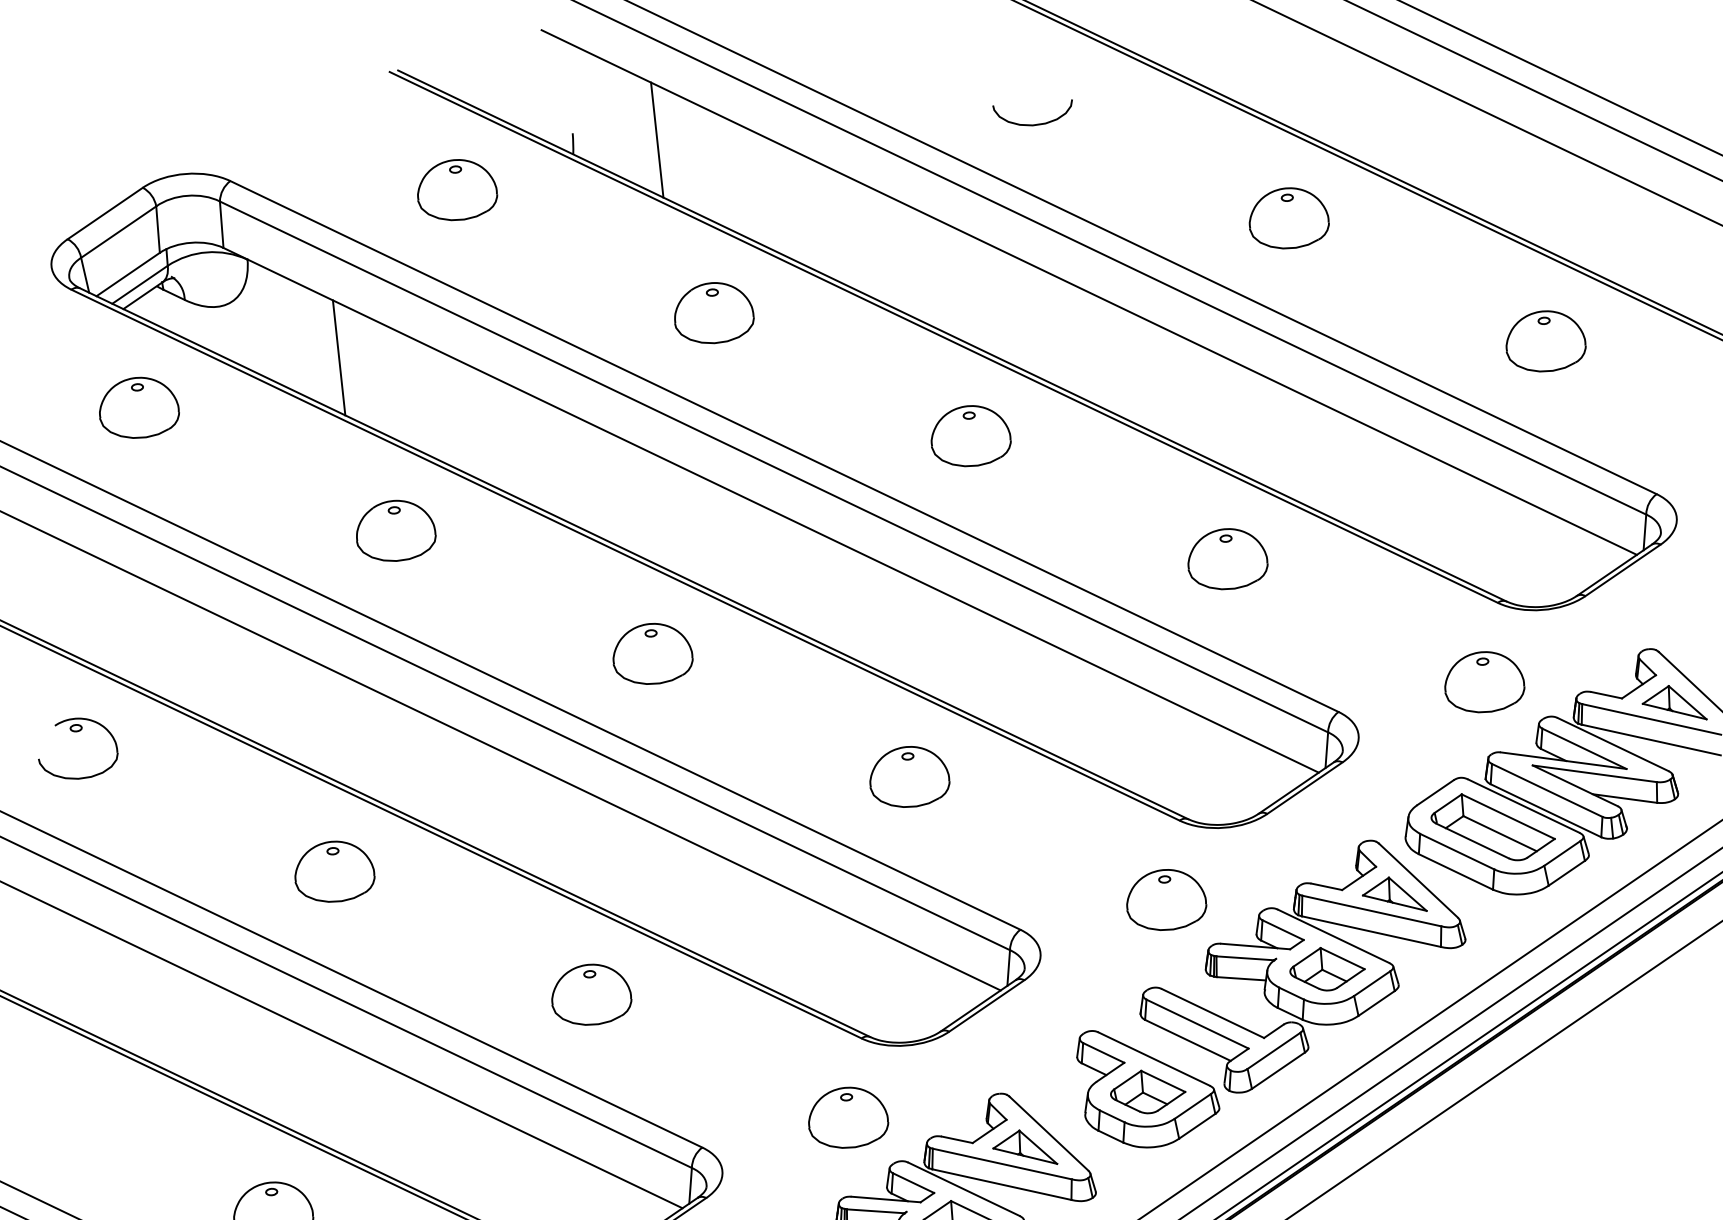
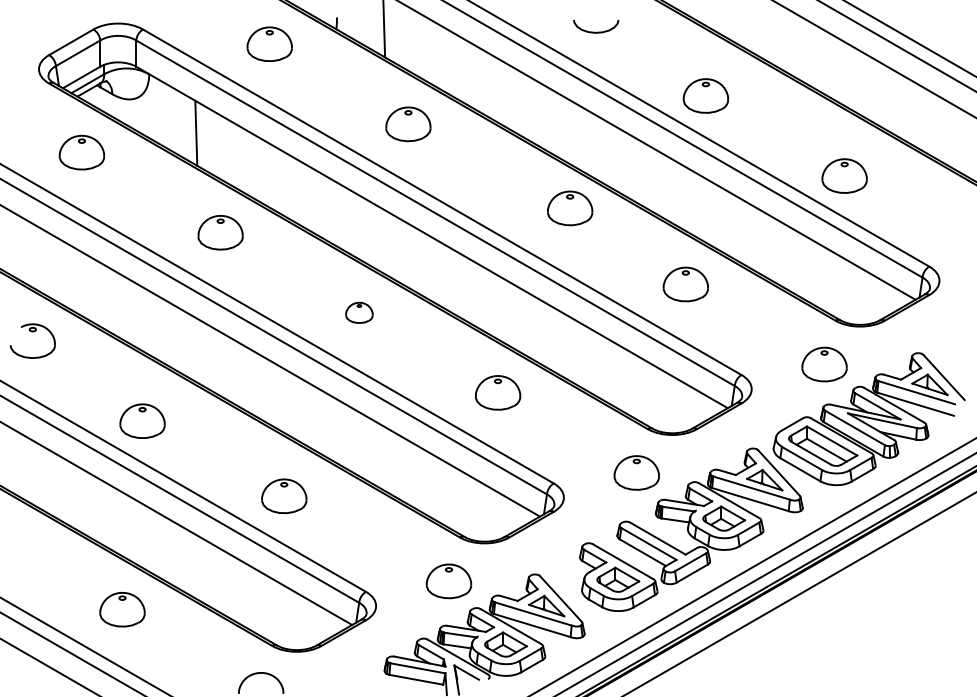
part: (1288, 217) -> (705, 95), moved
part: (1545, 340) -> (844, 175), moved
part: (971, 436) -> (570, 208), moved
part: (652, 653) -> (359, 312), size x0.6
part: (334, 870) -> (142, 420), moved
part: (591, 995) -> (284, 496), moved

